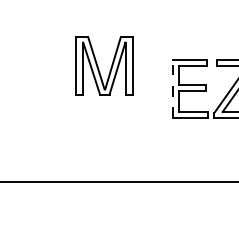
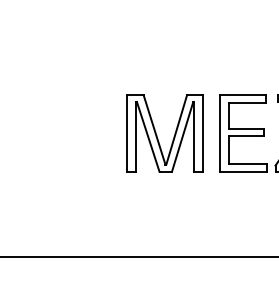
part: (98, 66) -> (157, 134), moved
line: (172, 88) -> (219, 132), dashed -> solid

